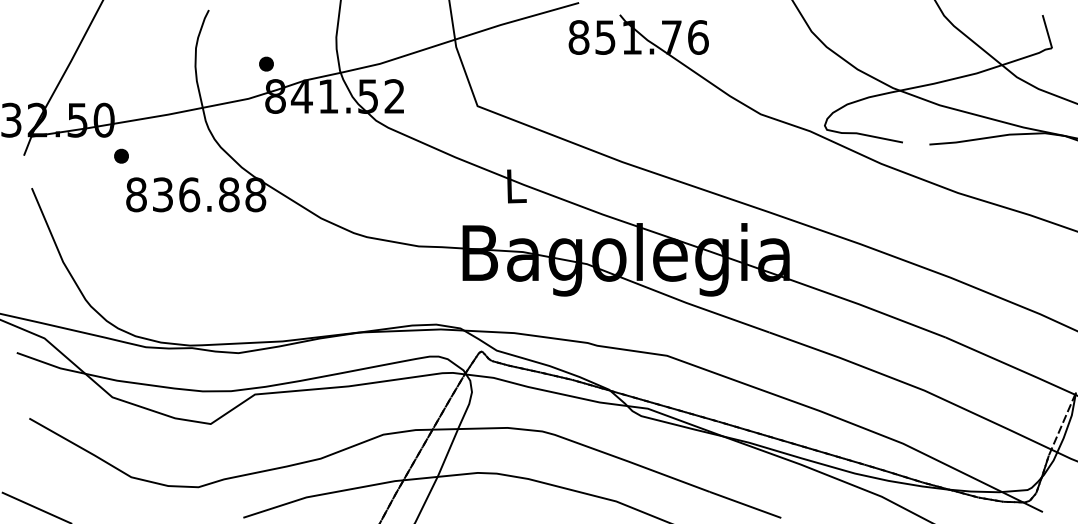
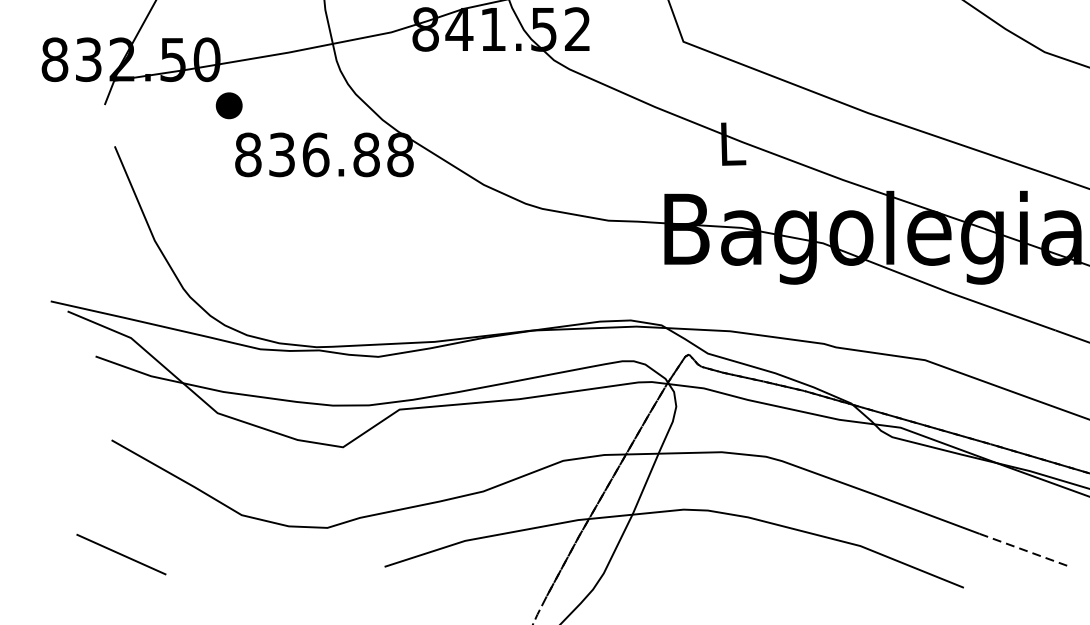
part: (121, 155) -> (229, 104), size x1.4
line: (746, 505) -> (1026, 551), solid -> dashed

